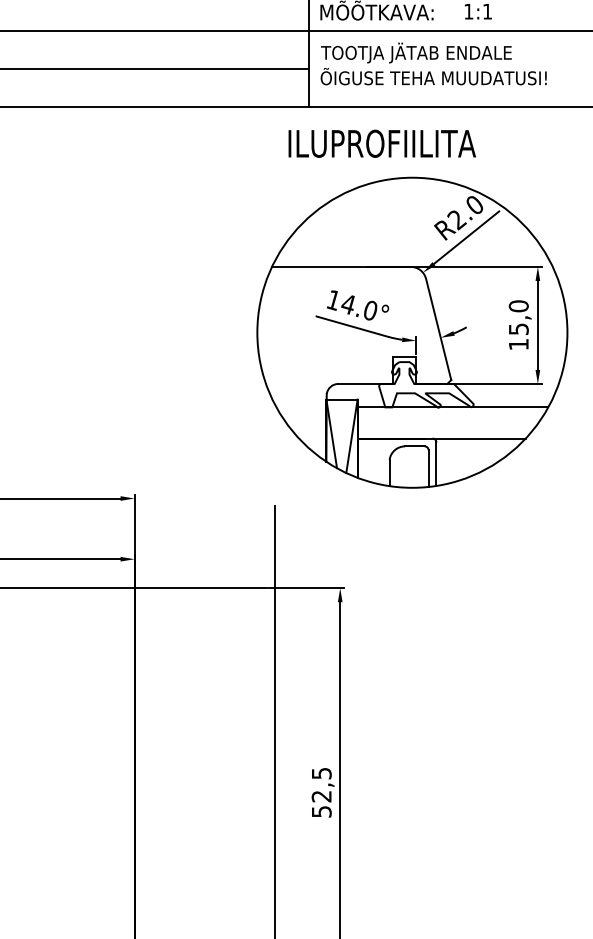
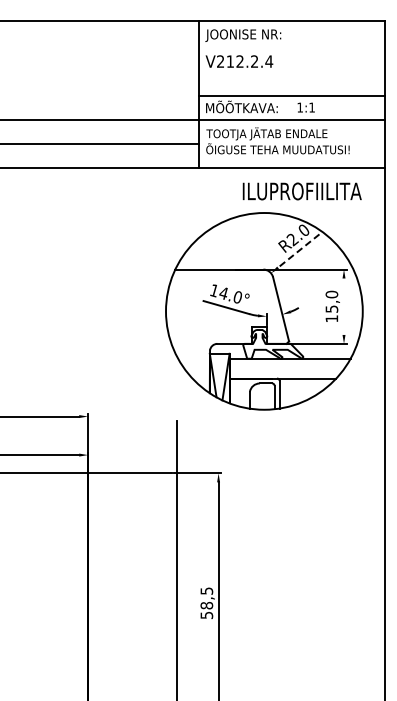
text: (381, 143) -> (301, 191), moved
line: (466, 238) -> (298, 251), solid -> dashed
line: (538, 325) -> (344, 306), removed
text: (321, 796) -> (206, 605), 52,5 -> 58,5

